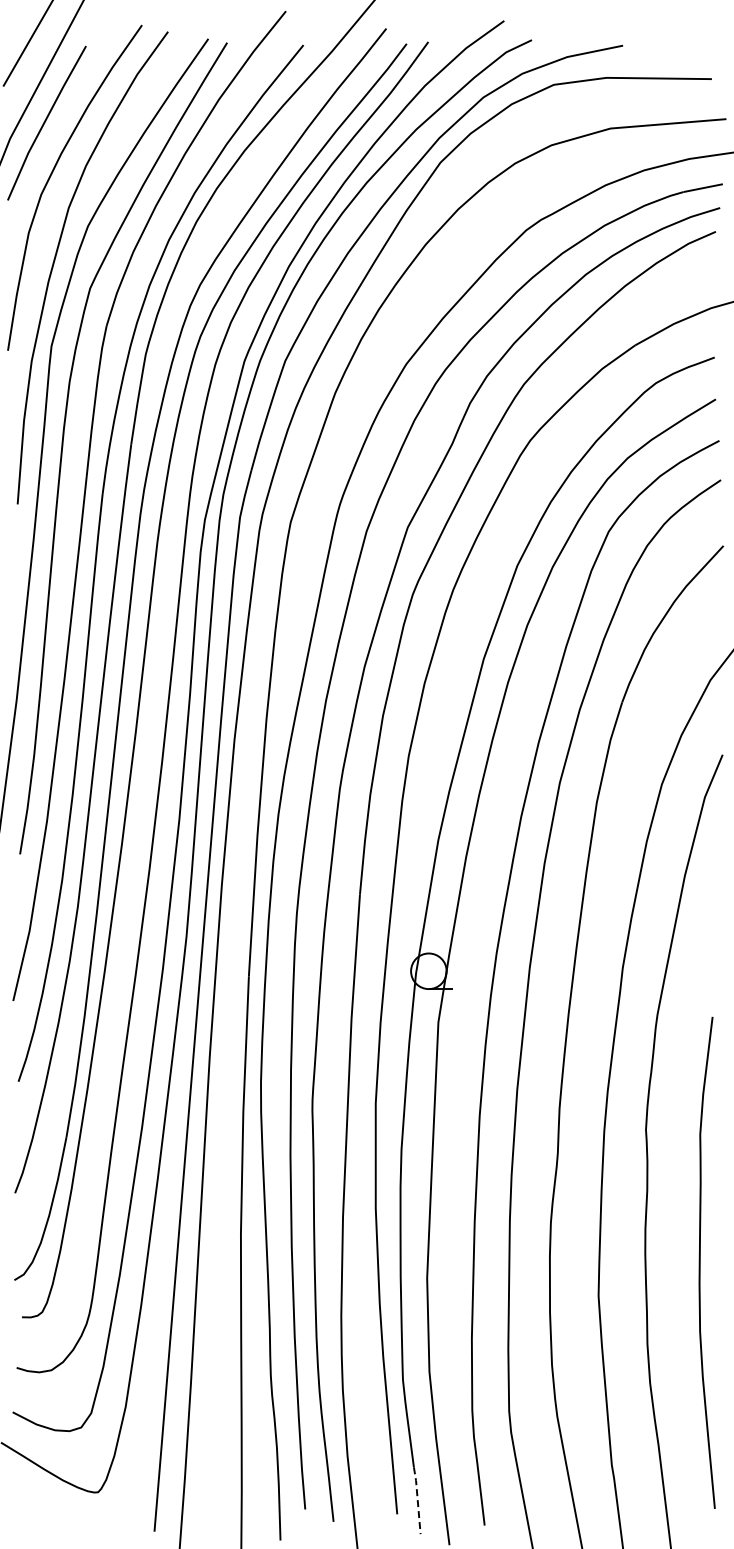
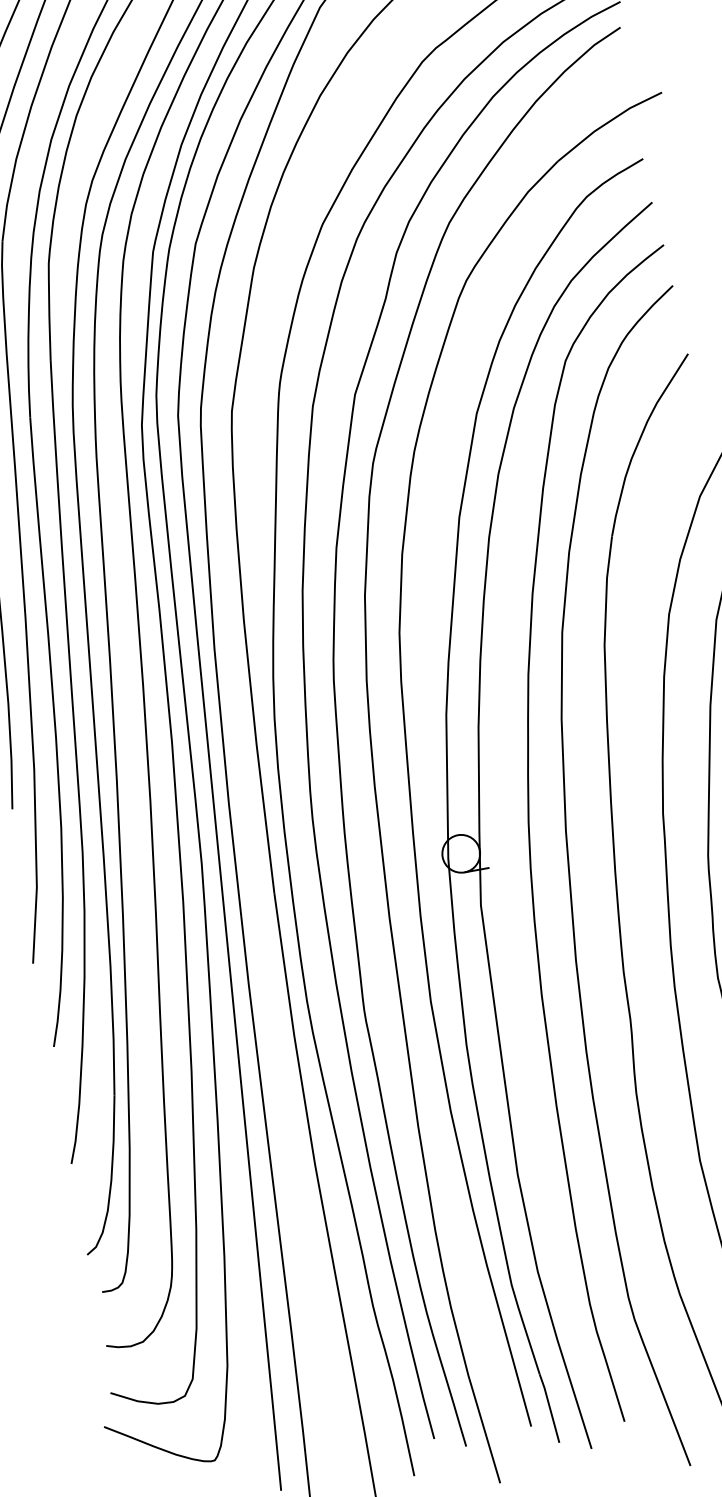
line: (417, 1500) -> (549, 1408), dashed -> solid

